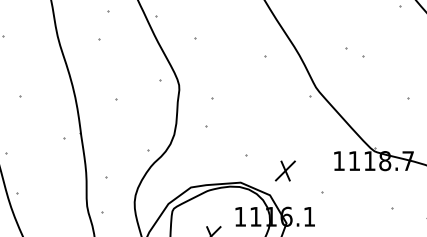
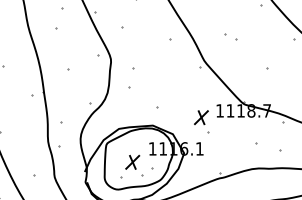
part: (285, 170) -> (201, 117), moved

